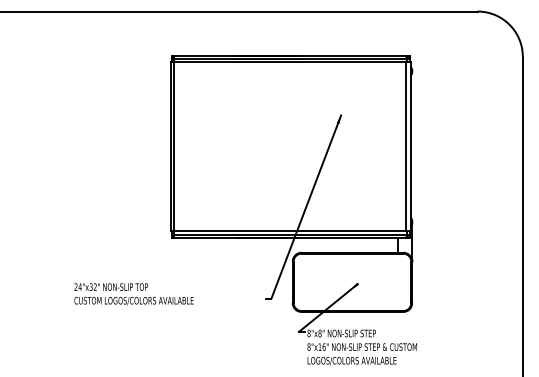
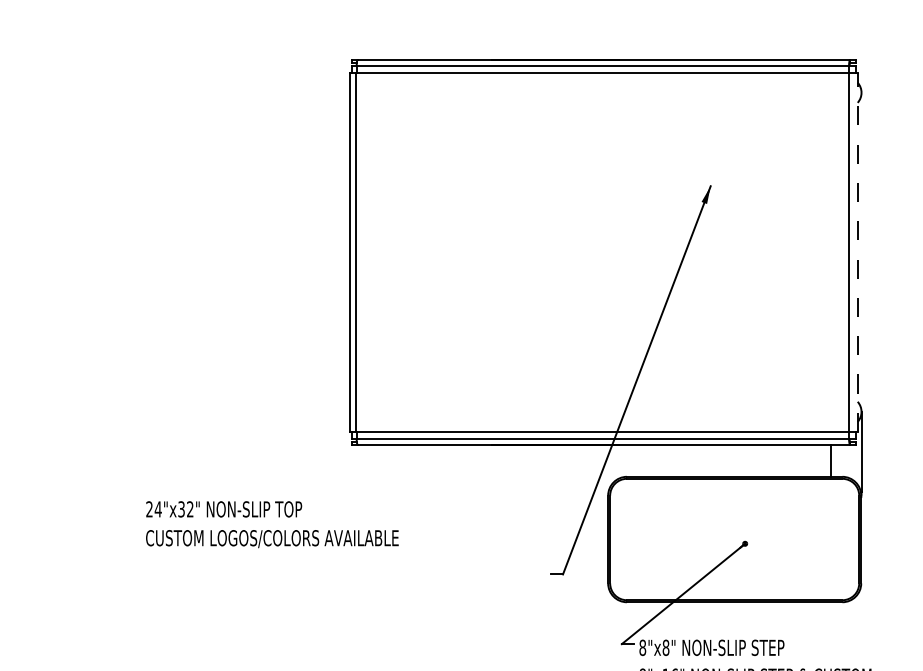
line: (410, 146) -> (857, 251), solid -> dashed
text: (133, 294) -> (271, 525), moved

